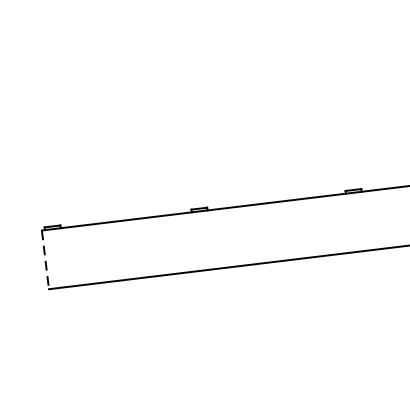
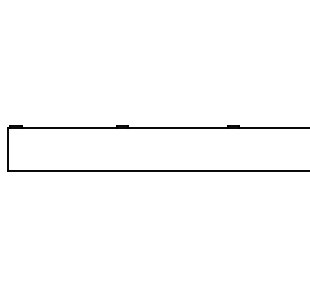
line: (44, 259) -> (7, 149), dashed -> solid

